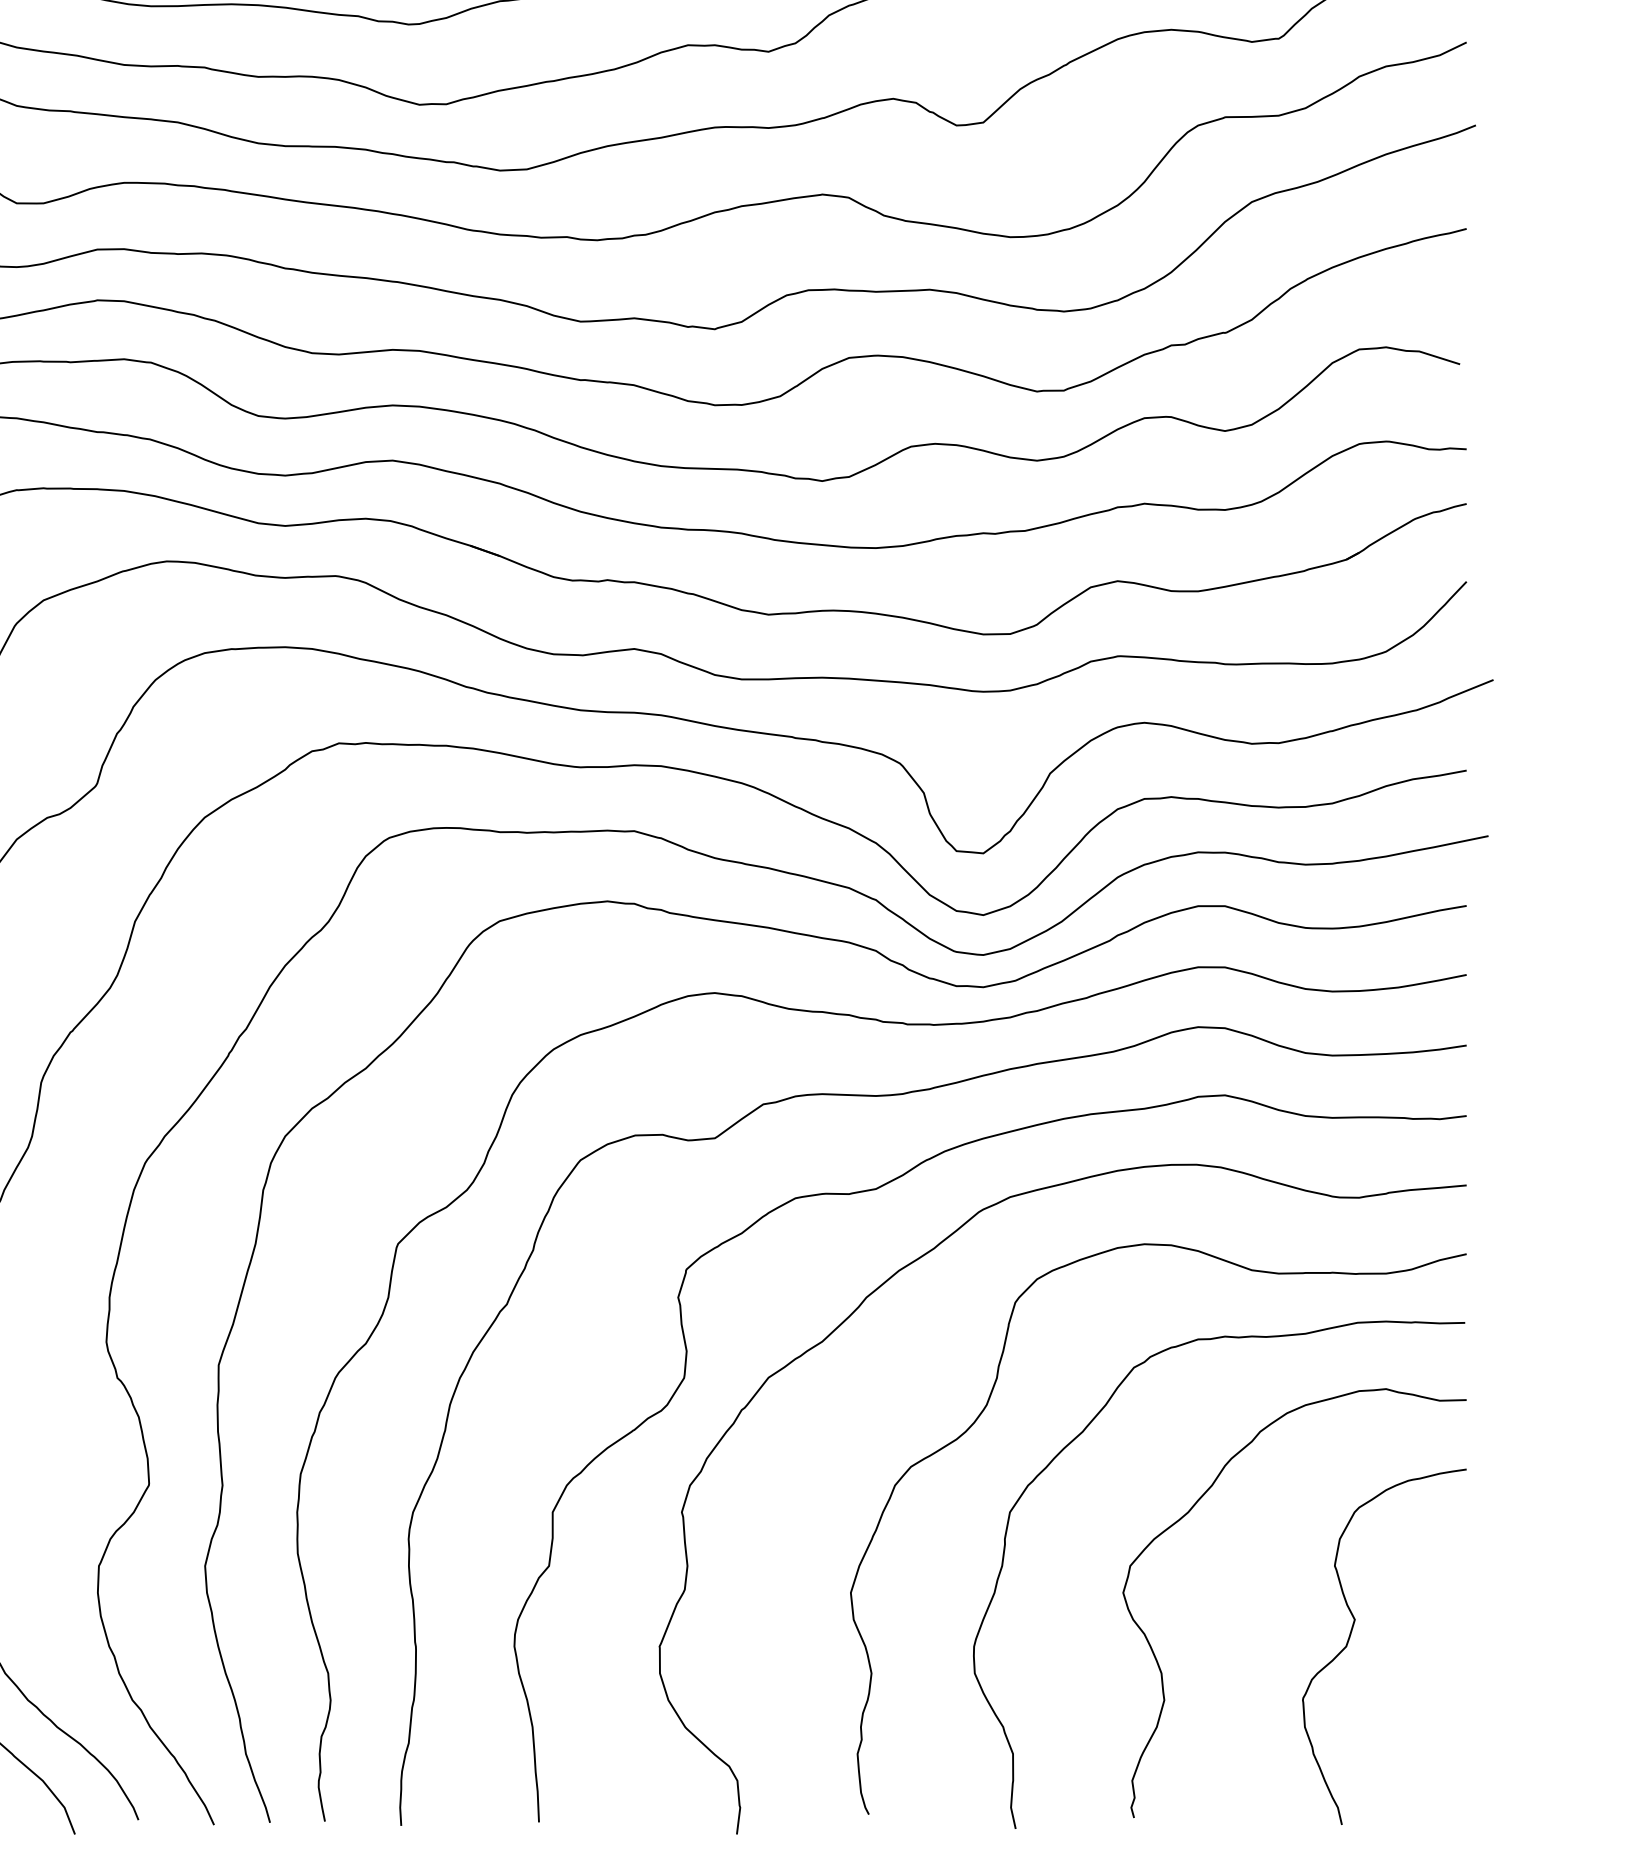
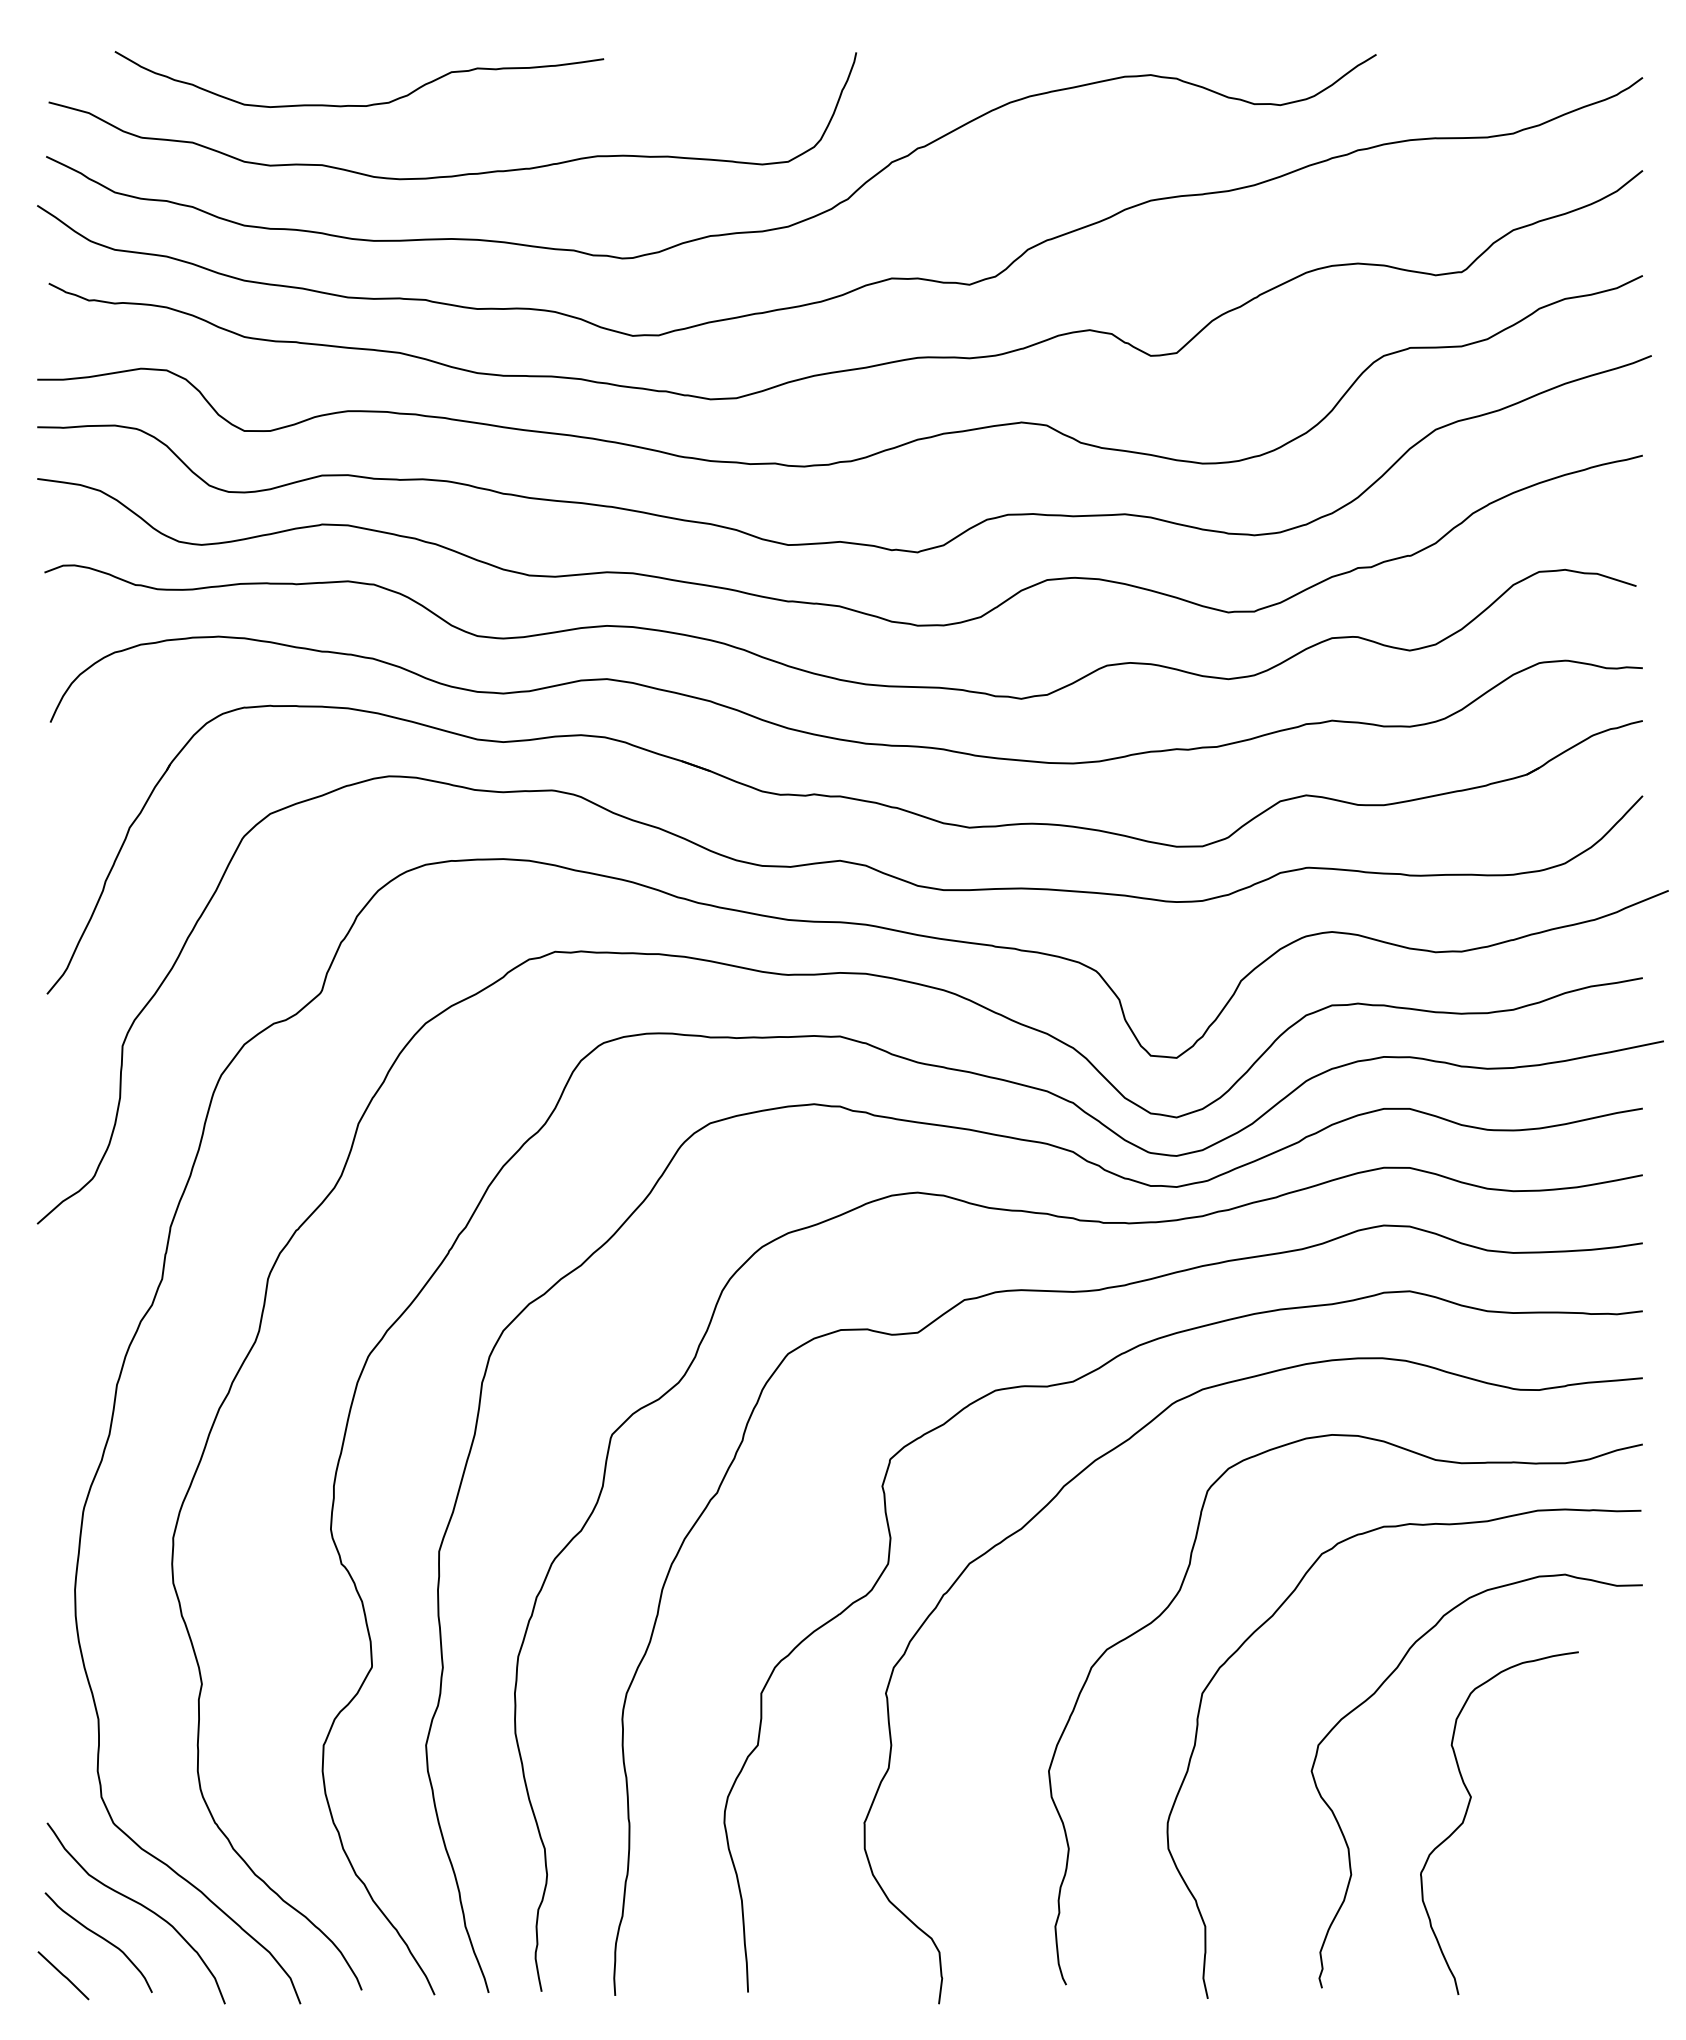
curve: (1351, 1635) -> (1467, 1812), moved

